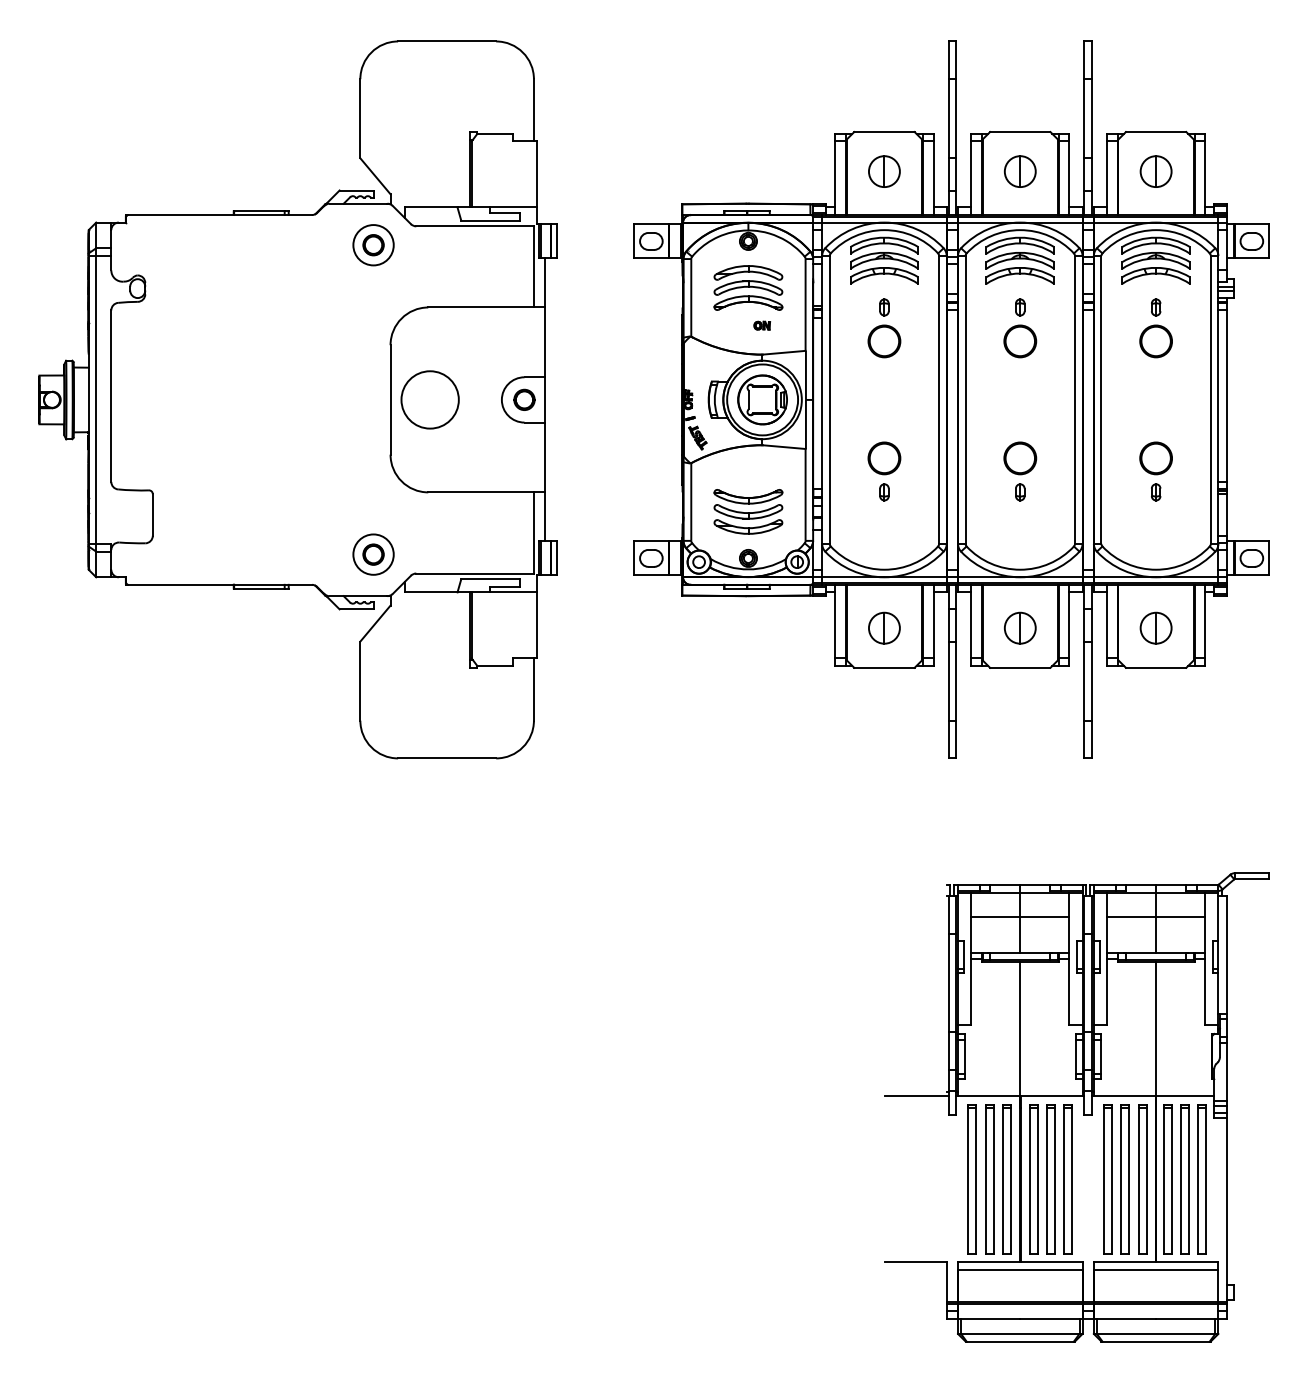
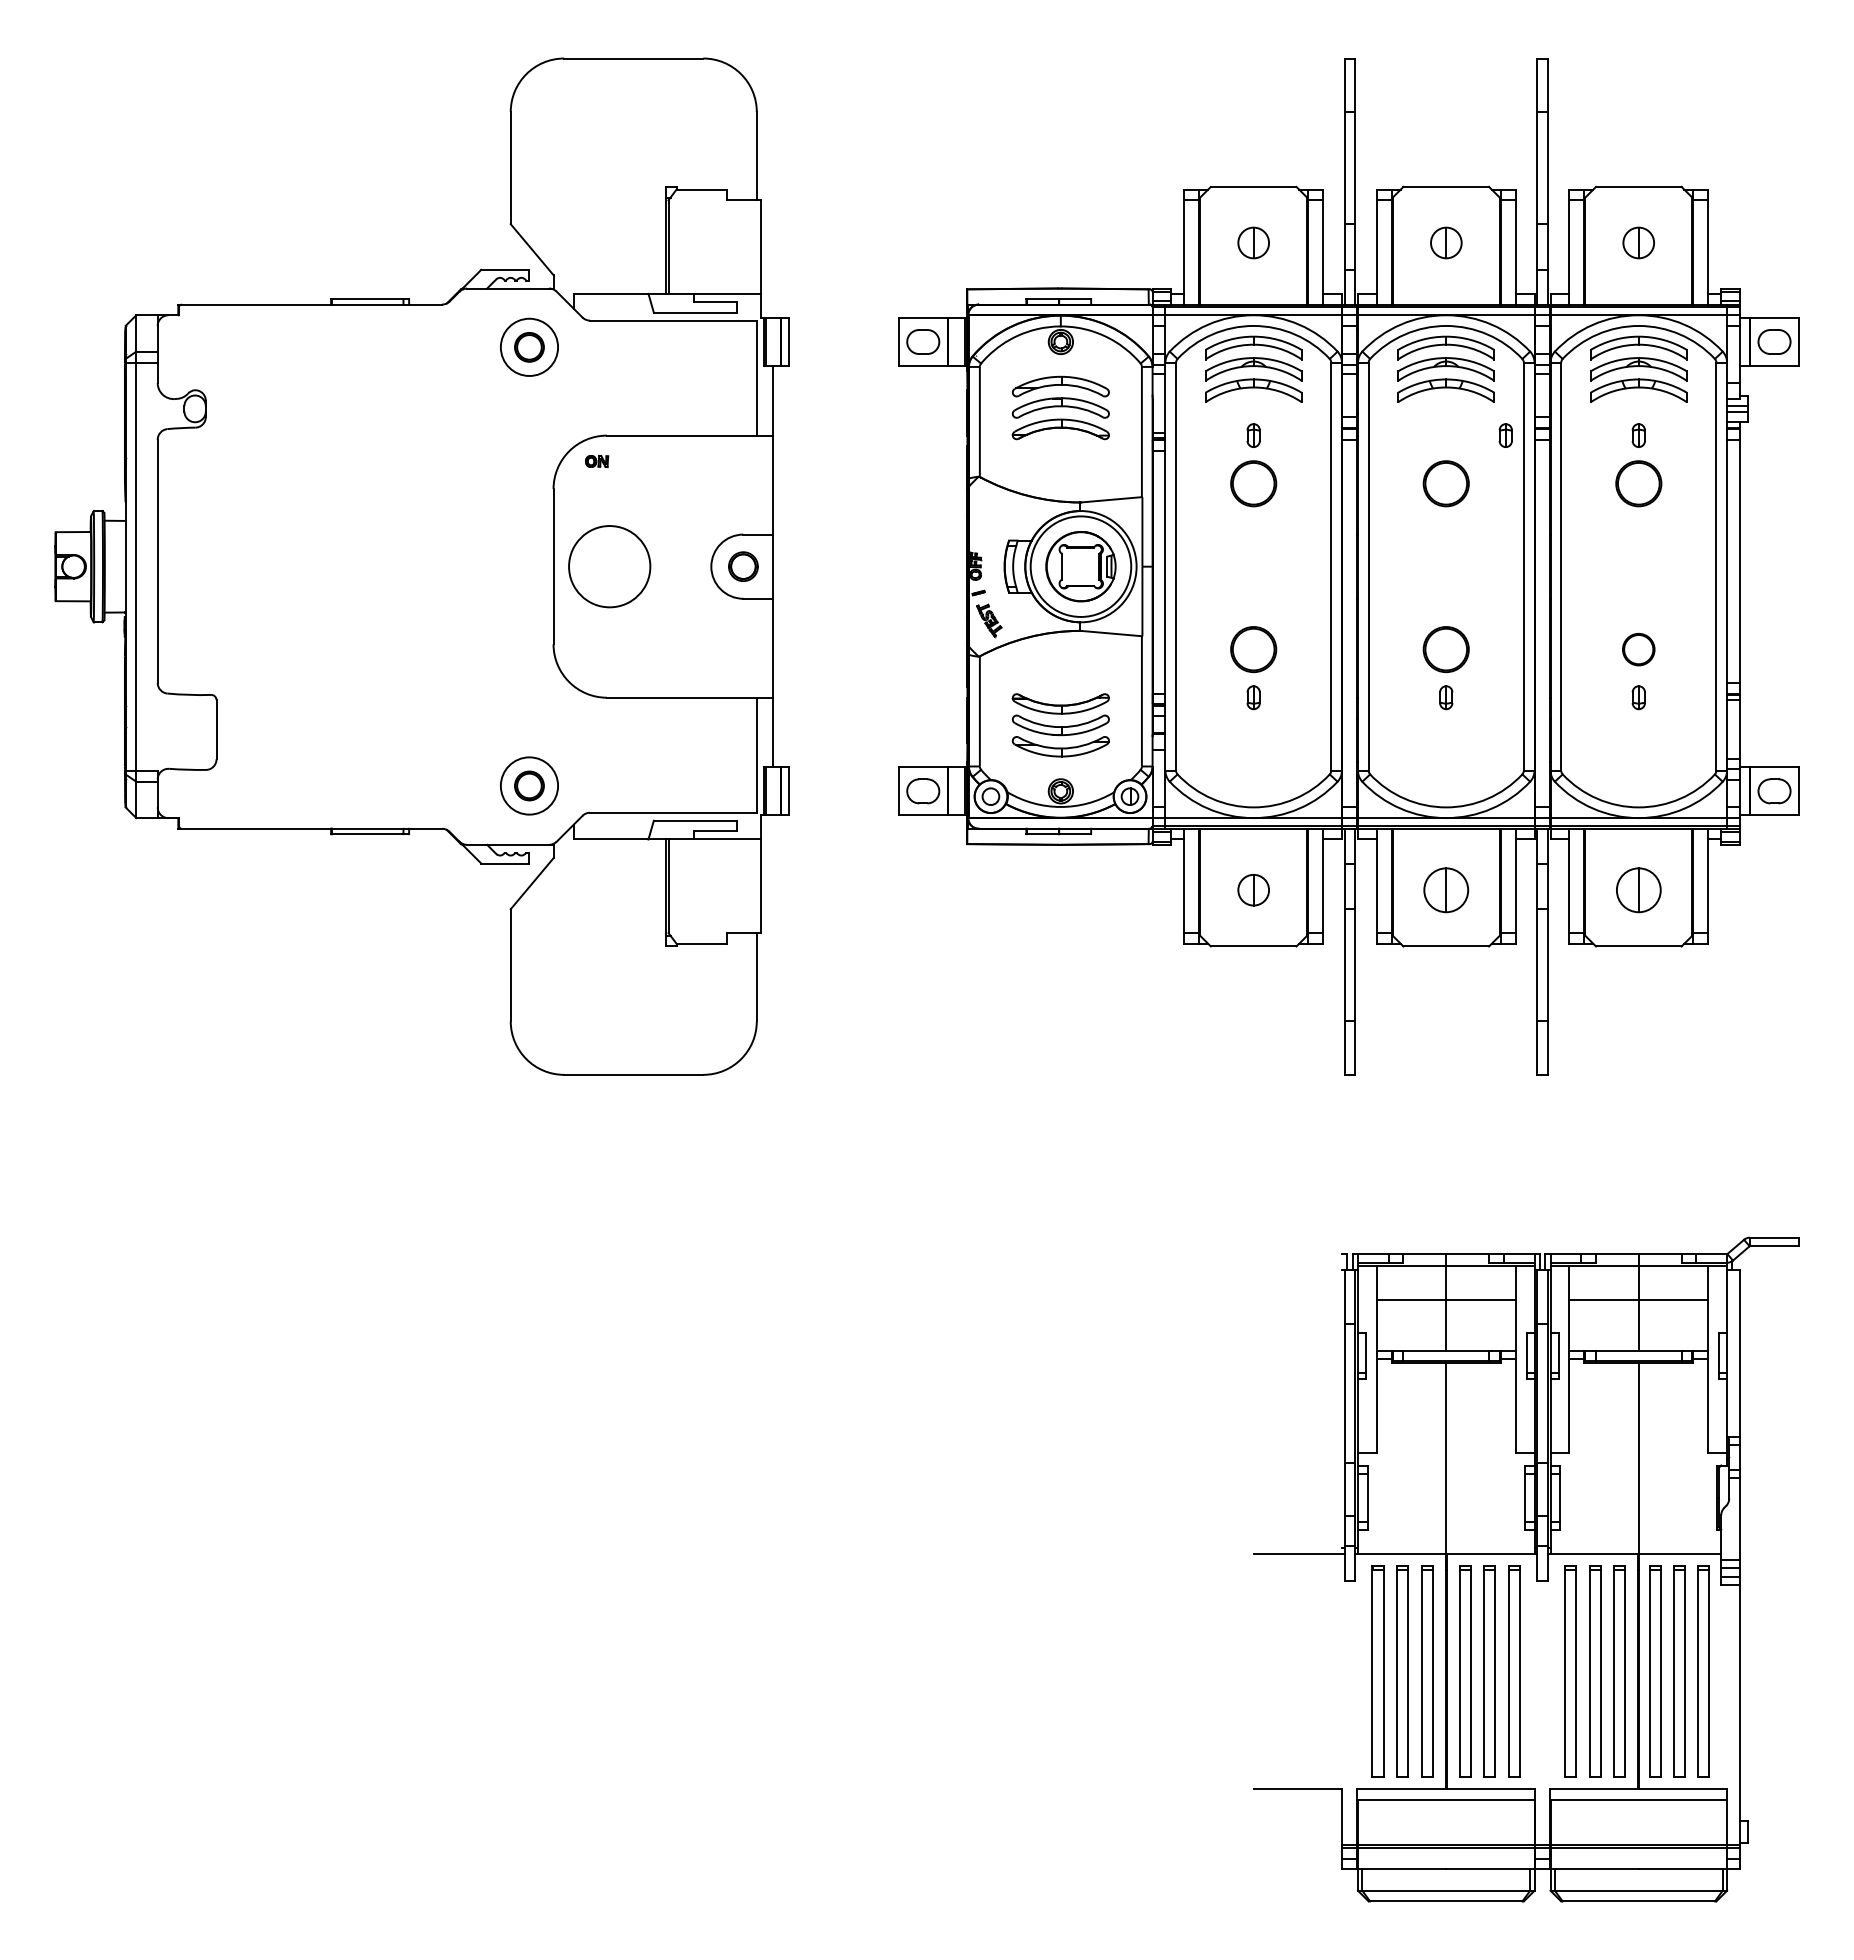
part: (884, 171) -> (1253, 242), size x0.7
part: (1020, 171) -> (1446, 242), size x0.7
part: (1155, 171) -> (1637, 242), size x0.7
part: (1020, 307) -> (1506, 435), moved
part: (762, 325) -> (597, 461), moved
part: (1155, 458) -> (1637, 649), size x0.7
part: (884, 627) -> (1253, 889), size x0.7

